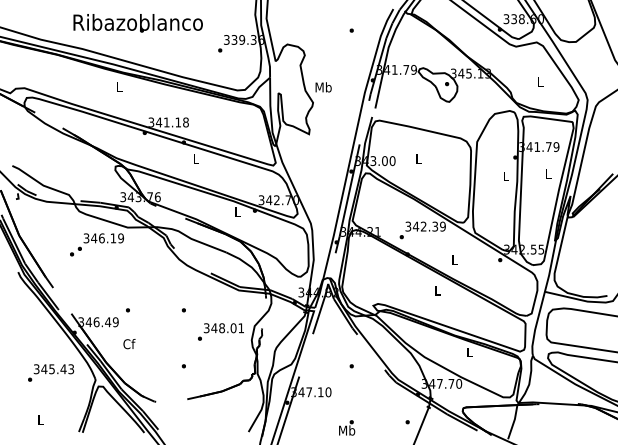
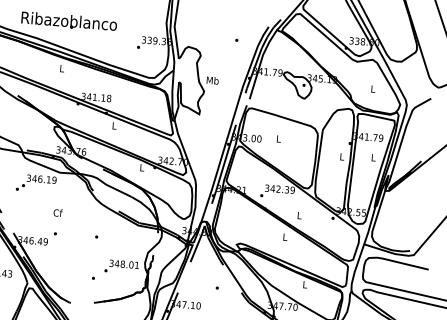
text: (137, 23) -> (68, 21), moved
text: (220, 331) -> (121, 266), moved
text: (129, 344) -> (58, 213), moved

